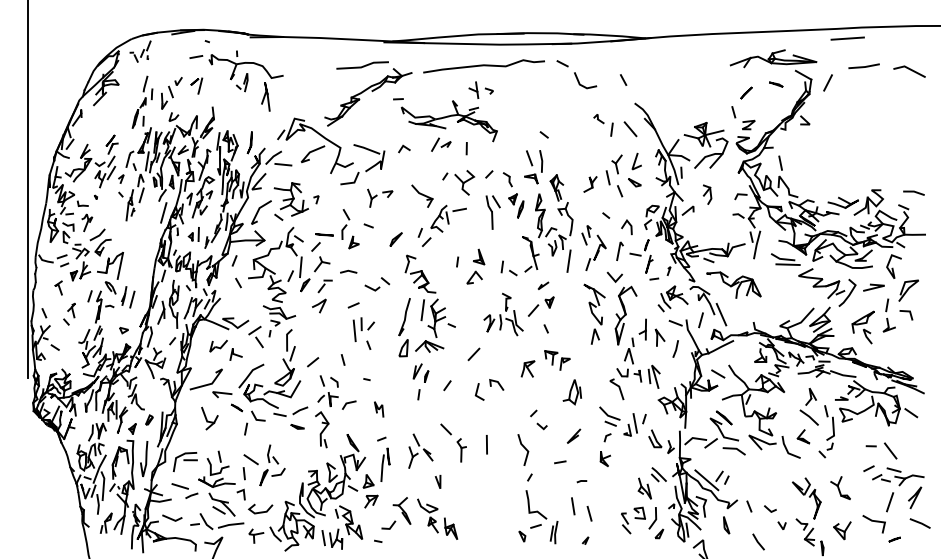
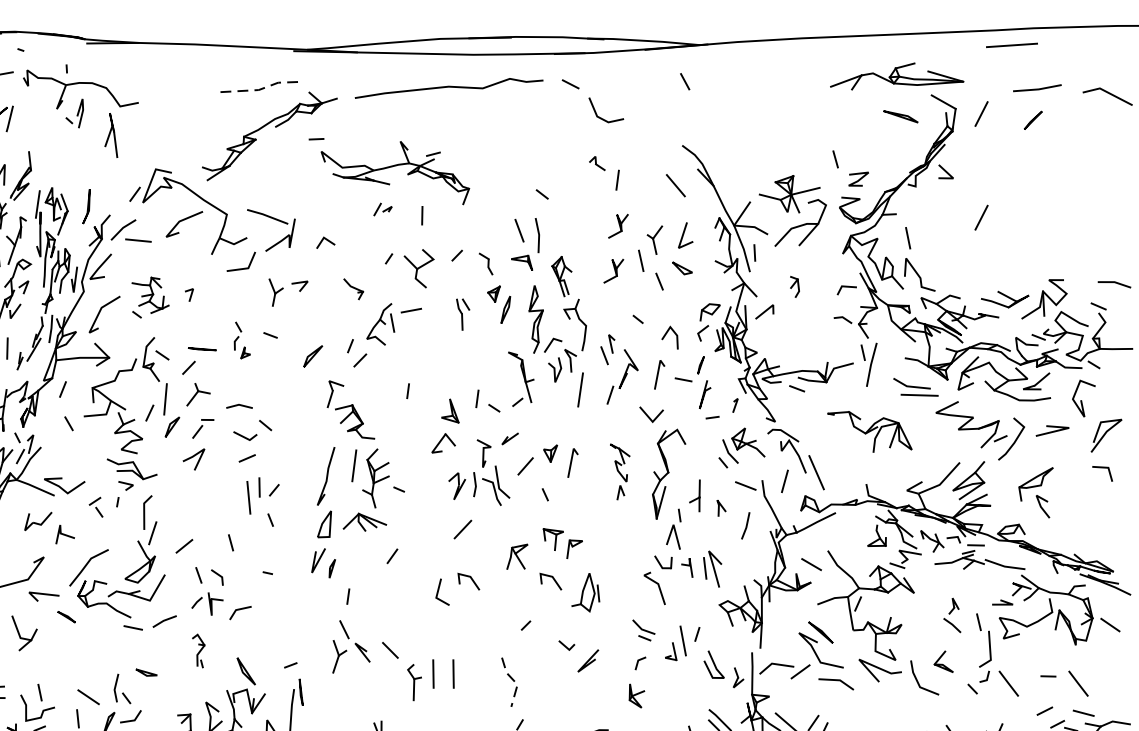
line: (363, 66) -> (262, 88), solid -> dashed
line: (623, 79) -> (685, 80), moved
part: (776, 84) -> (901, 116), size x1.6
part: (480, 89) -> (443, 124), removed
line: (746, 92) -> (1033, 119), moved
part: (603, 125) -> (604, 173), moved
part: (441, 144) -> (383, 209), size x0.6
line: (404, 147) -> (325, 240), moved
line: (827, 149) -> (980, 217), added
part: (593, 155) -> (618, 226), added
part: (707, 194) -> (794, 286), size x0.7
part: (422, 195) -> (353, 288), size x0.6
part: (290, 201) -> (149, 297), size x0.7
part: (492, 212) -> (462, 314), size x0.6
part: (350, 229) -> (242, 340), size x0.6
part: (475, 266) -> (445, 426), moved
part: (377, 284) -> (253, 430), moved
part: (733, 284) -> (869, 430), moved
line: (543, 285) -> (510, 438), moved
line: (563, 307) -> (572, 461), added
part: (594, 313) -> (620, 470), size x0.6
part: (888, 315) -> (1075, 473), removed
part: (255, 336) -> (95, 506), size x0.6
part: (659, 337) -> (720, 508), size x0.6
line: (473, 354) -> (462, 529), moved
part: (420, 372) -> (322, 562), moved
line: (550, 383) -> (551, 579), added
line: (447, 385) -> (392, 556), moved
part: (808, 406) -> (951, 614), size x0.6
part: (379, 409) -> (287, 619), removed
part: (609, 416) -> (643, 630), size x0.7
part: (254, 422) -> (93, 639), removed
part: (297, 426) -> (146, 672), moved
line: (541, 426) -> (565, 645), moved
part: (322, 429) -> (198, 650), size x0.6
line: (473, 444) -> (432, 673), added
line: (526, 449) -> (514, 681), solid -> dashed
part: (420, 450) -> (350, 645), moved
line: (845, 450) -> (1008, 682), added
line: (560, 462) -> (567, 701), removed

